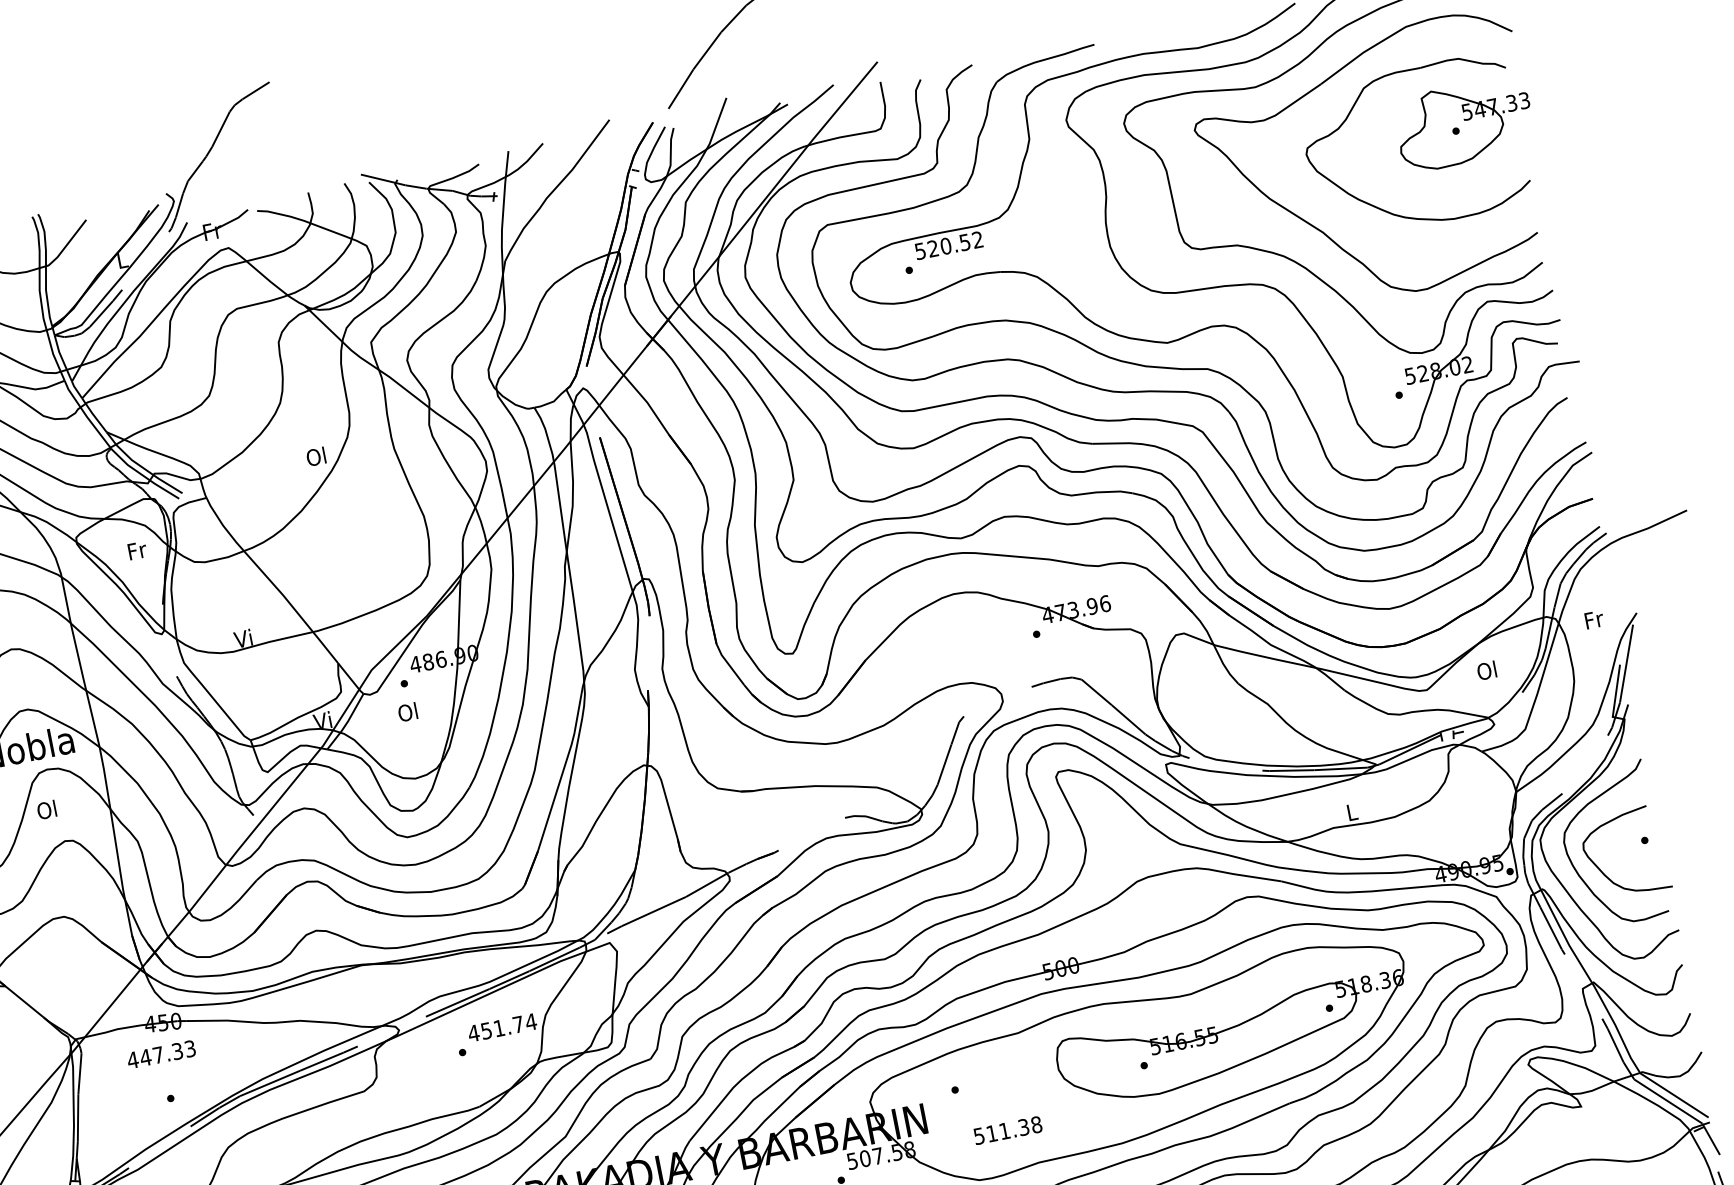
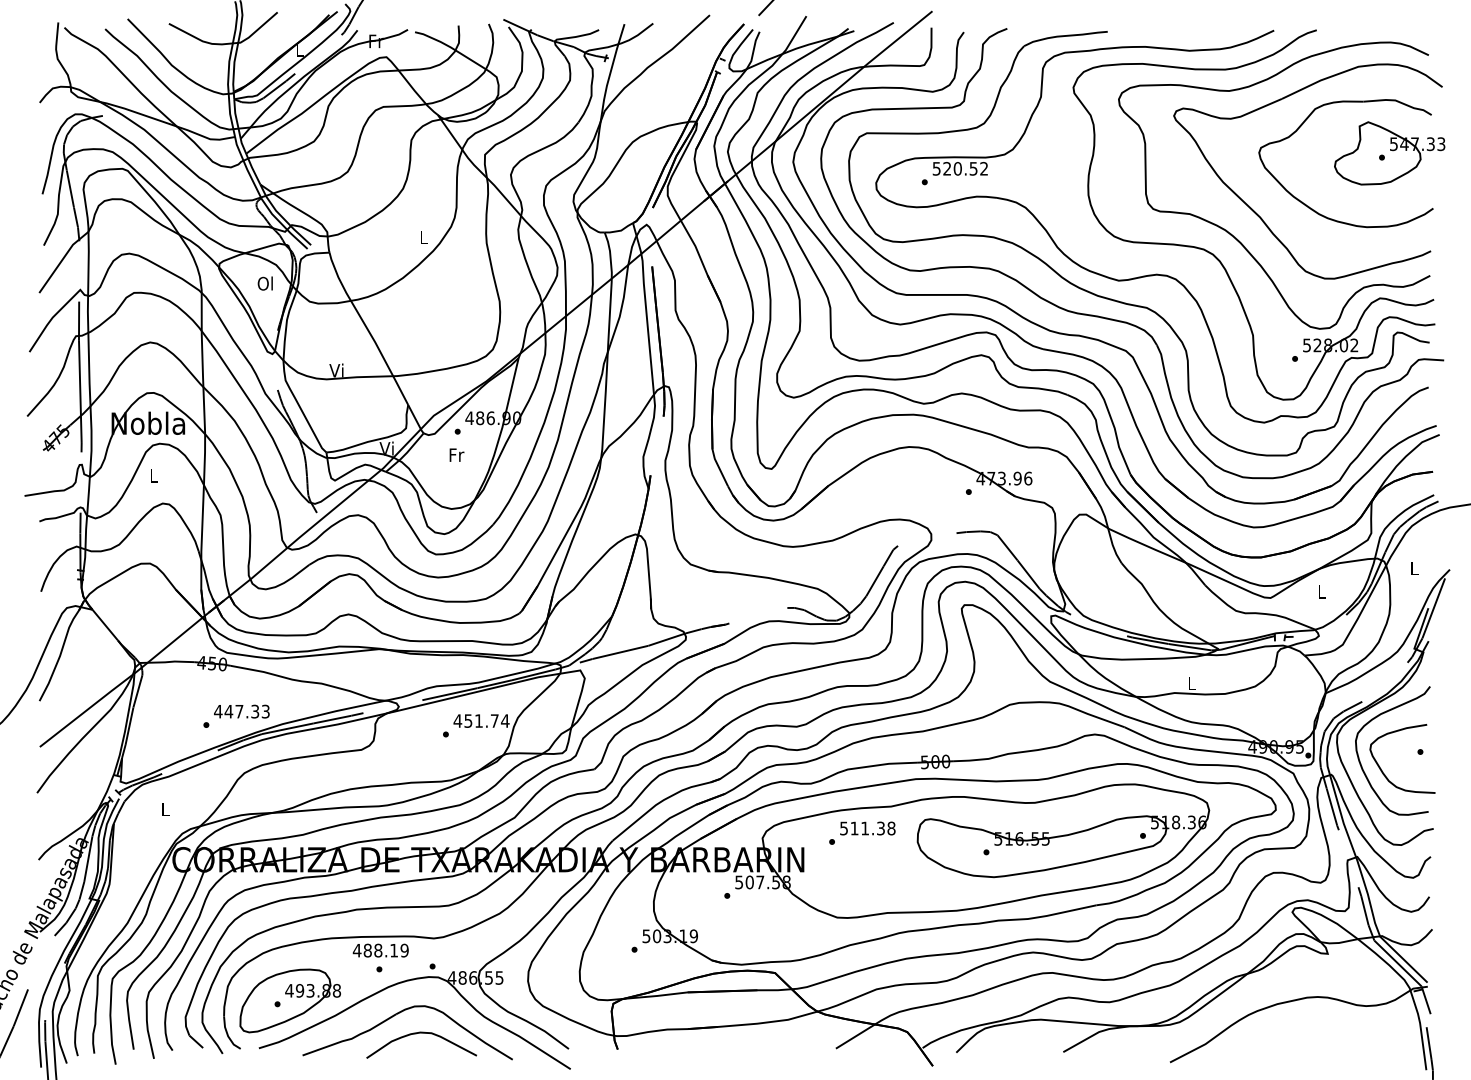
text: (315, 457) -> (422, 237), Ol -> L
text: (136, 550) -> (265, 283), Fr -> Ol
text: (1594, 619) -> (1415, 568), Fr -> L
text: (1485, 671) -> (1320, 592), Ol -> L
text: (408, 712) -> (456, 455), Ol -> Fr
text: (45, 809) -> (152, 475), Ol -> L
text: (160, 1054) -> (241, 711), moved
text: (1007, 1130) -> (867, 828), moved

